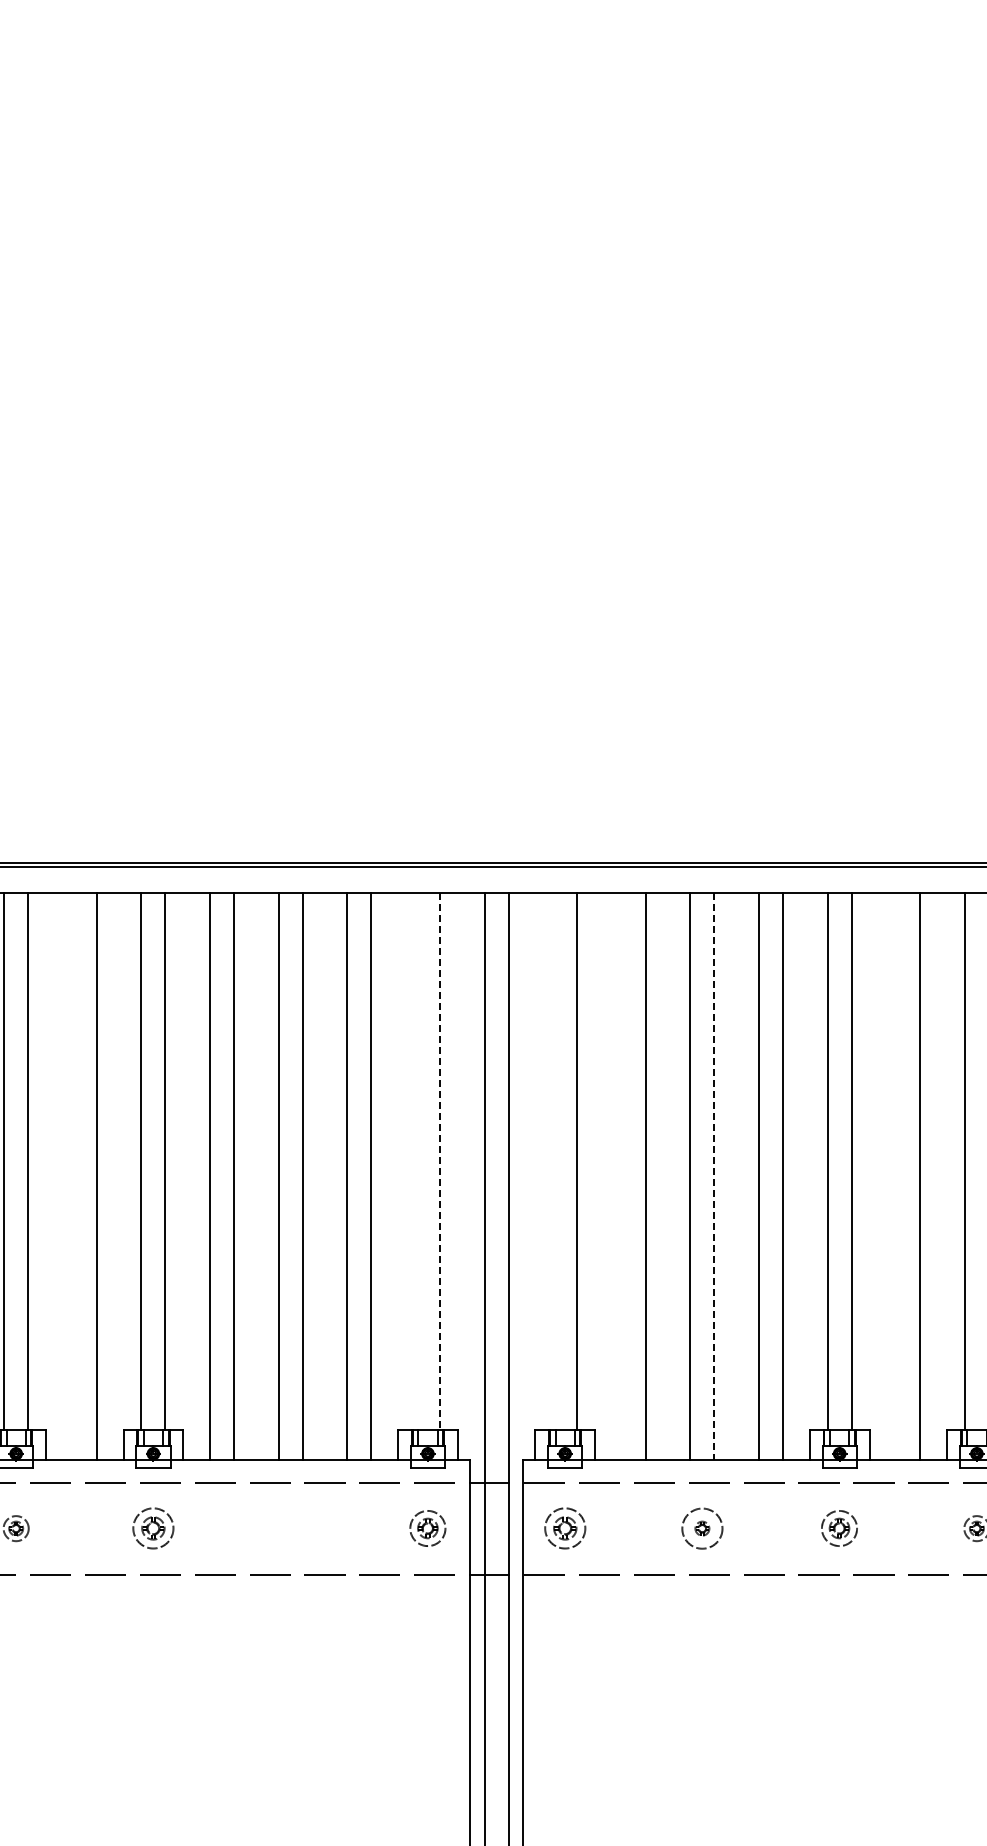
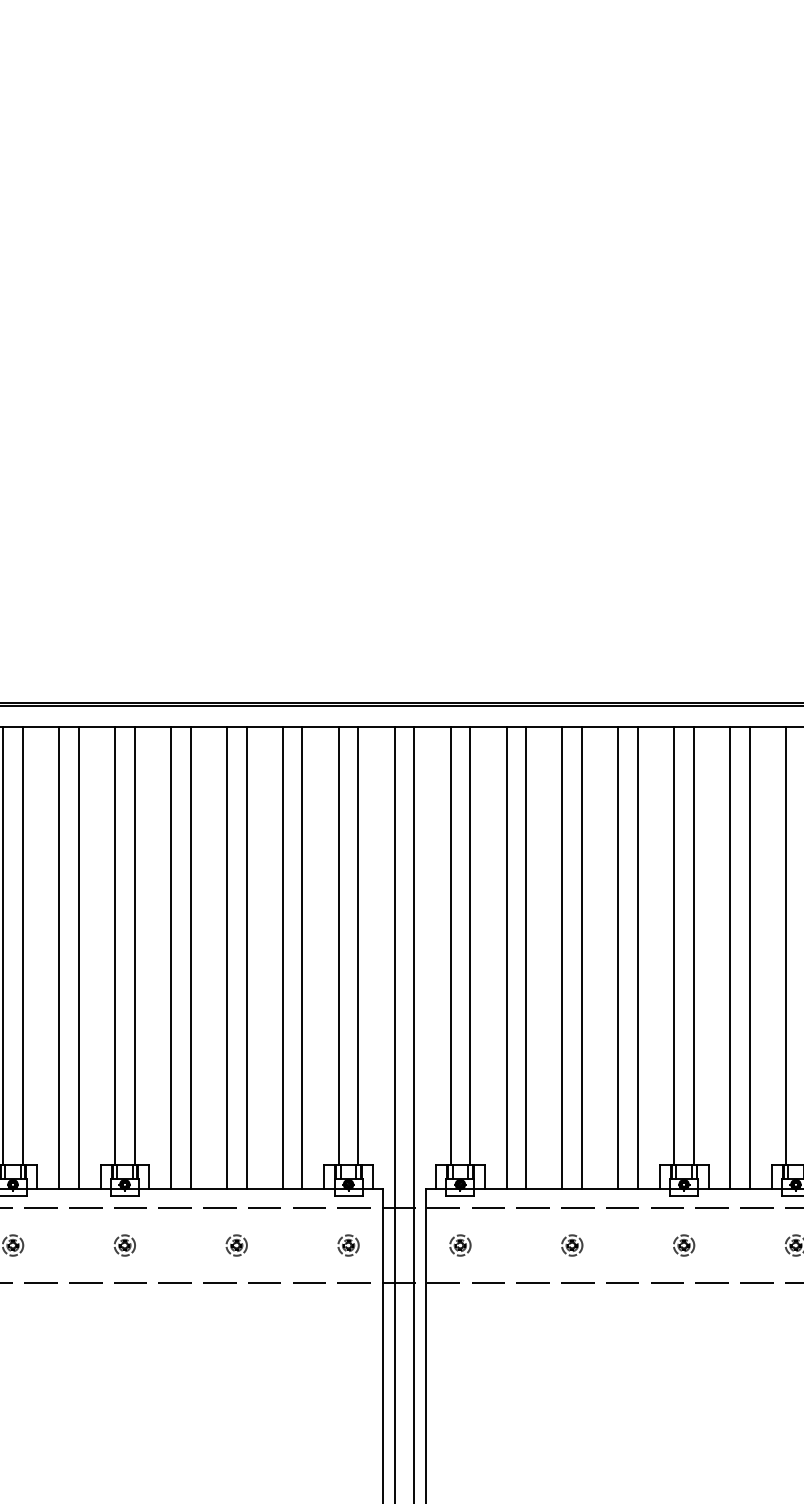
line: (415, 1160) -> (338, 945), added
line: (553, 1160) -> (450, 945), added
line: (439, 1161) -> (357, 946), dashed -> solid
line: (72, 1175) -> (58, 957), added
line: (621, 1175) -> (506, 957), added
line: (896, 1175) -> (730, 957), added
line: (714, 1176) -> (582, 958), dashed -> solid
part: (153, 1528) -> (124, 1245), size x0.62
part: (290, 1528) -> (236, 1245), added
part: (427, 1528) -> (348, 1245), size x0.71
part: (564, 1528) -> (459, 1245), size x0.62
circle: (701, 1528) -> (571, 1245), size x0.62
part: (839, 1528) -> (683, 1245), size x0.71

